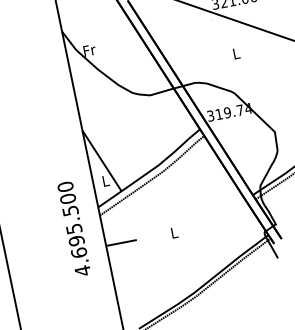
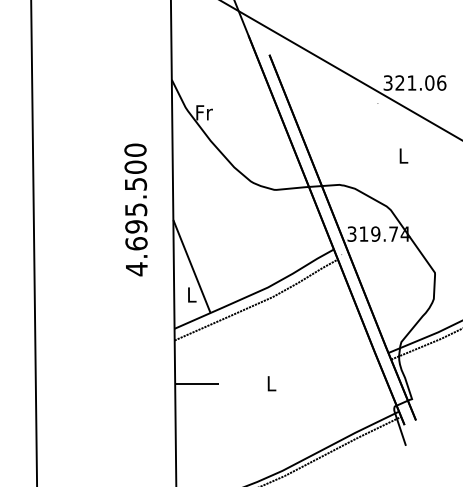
text: (73, 228) -> (135, 209), moved

